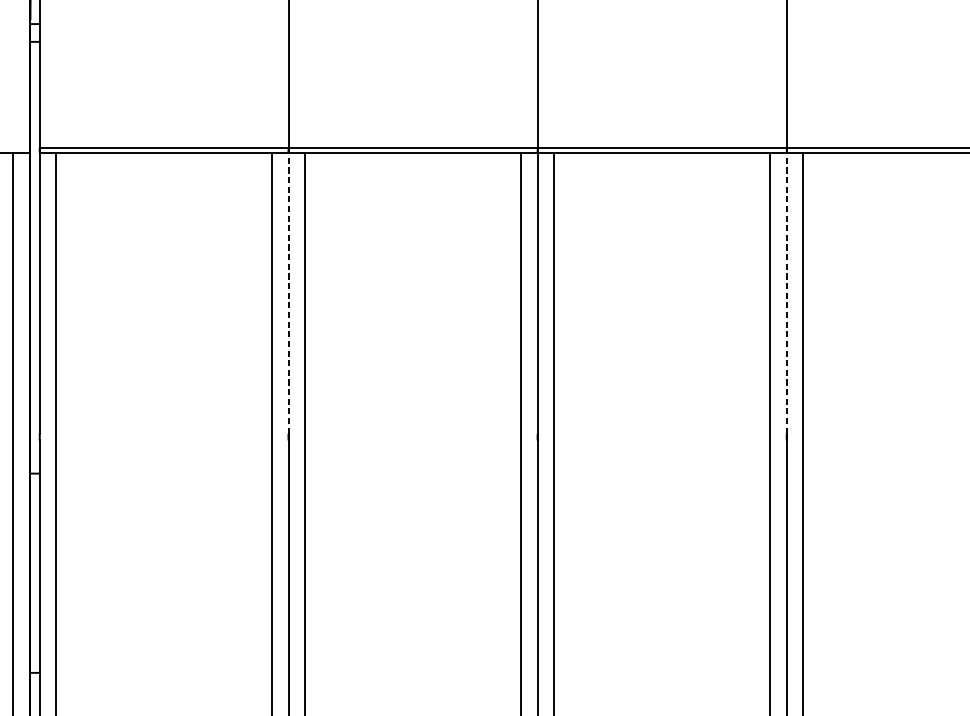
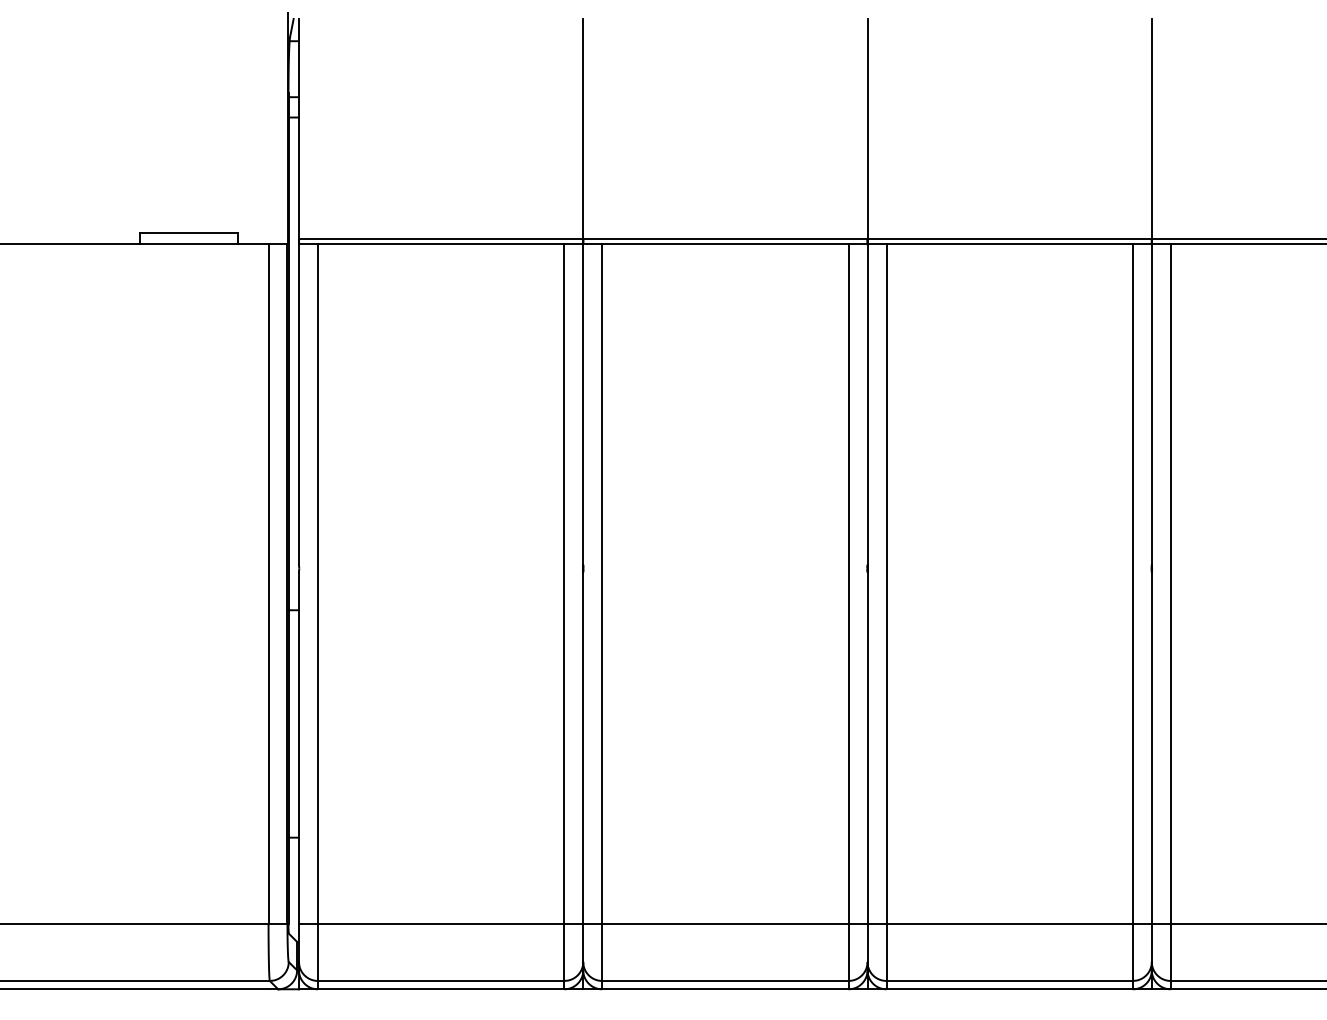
line: (288, 290) -> (583, 401), dashed -> solid
line: (786, 290) -> (1151, 401), dashed -> solid

